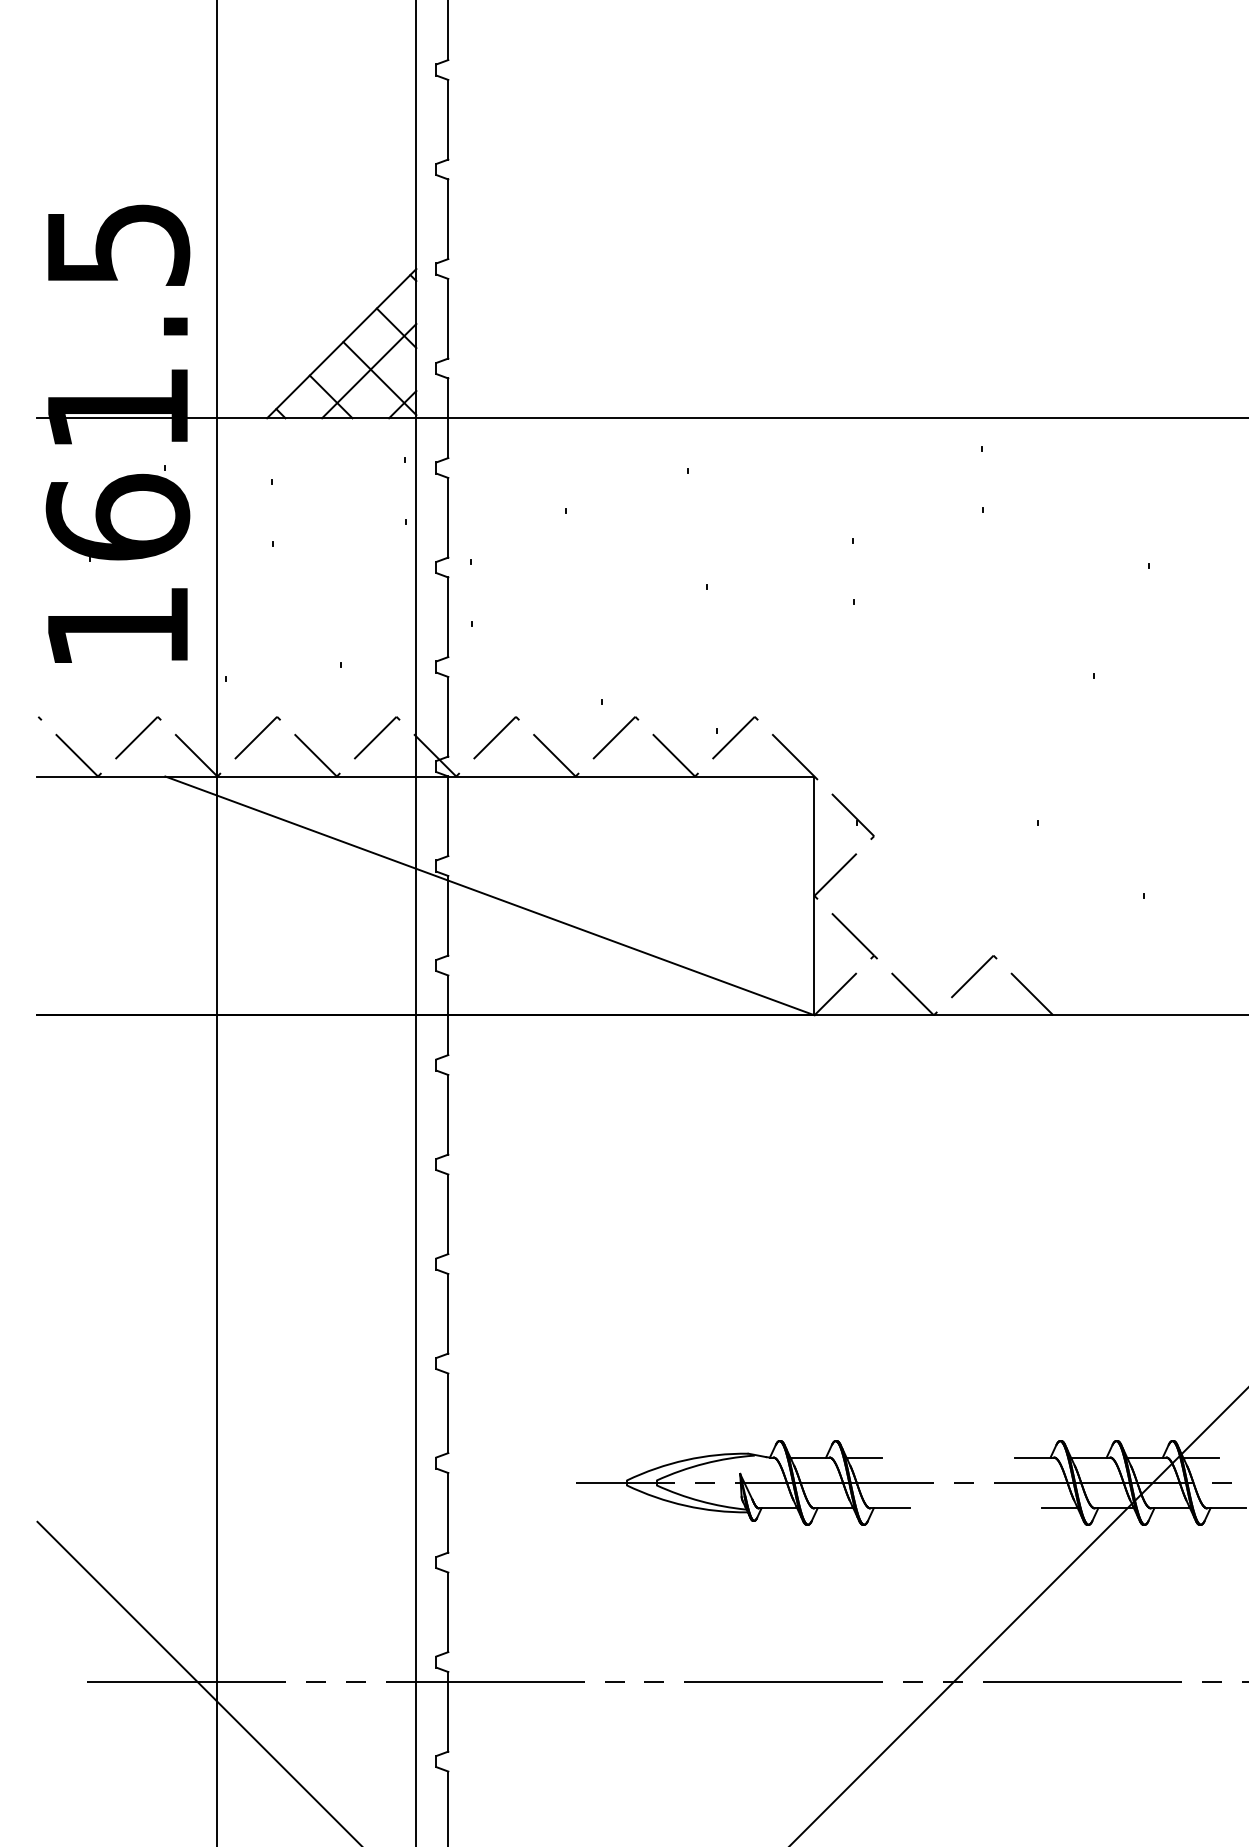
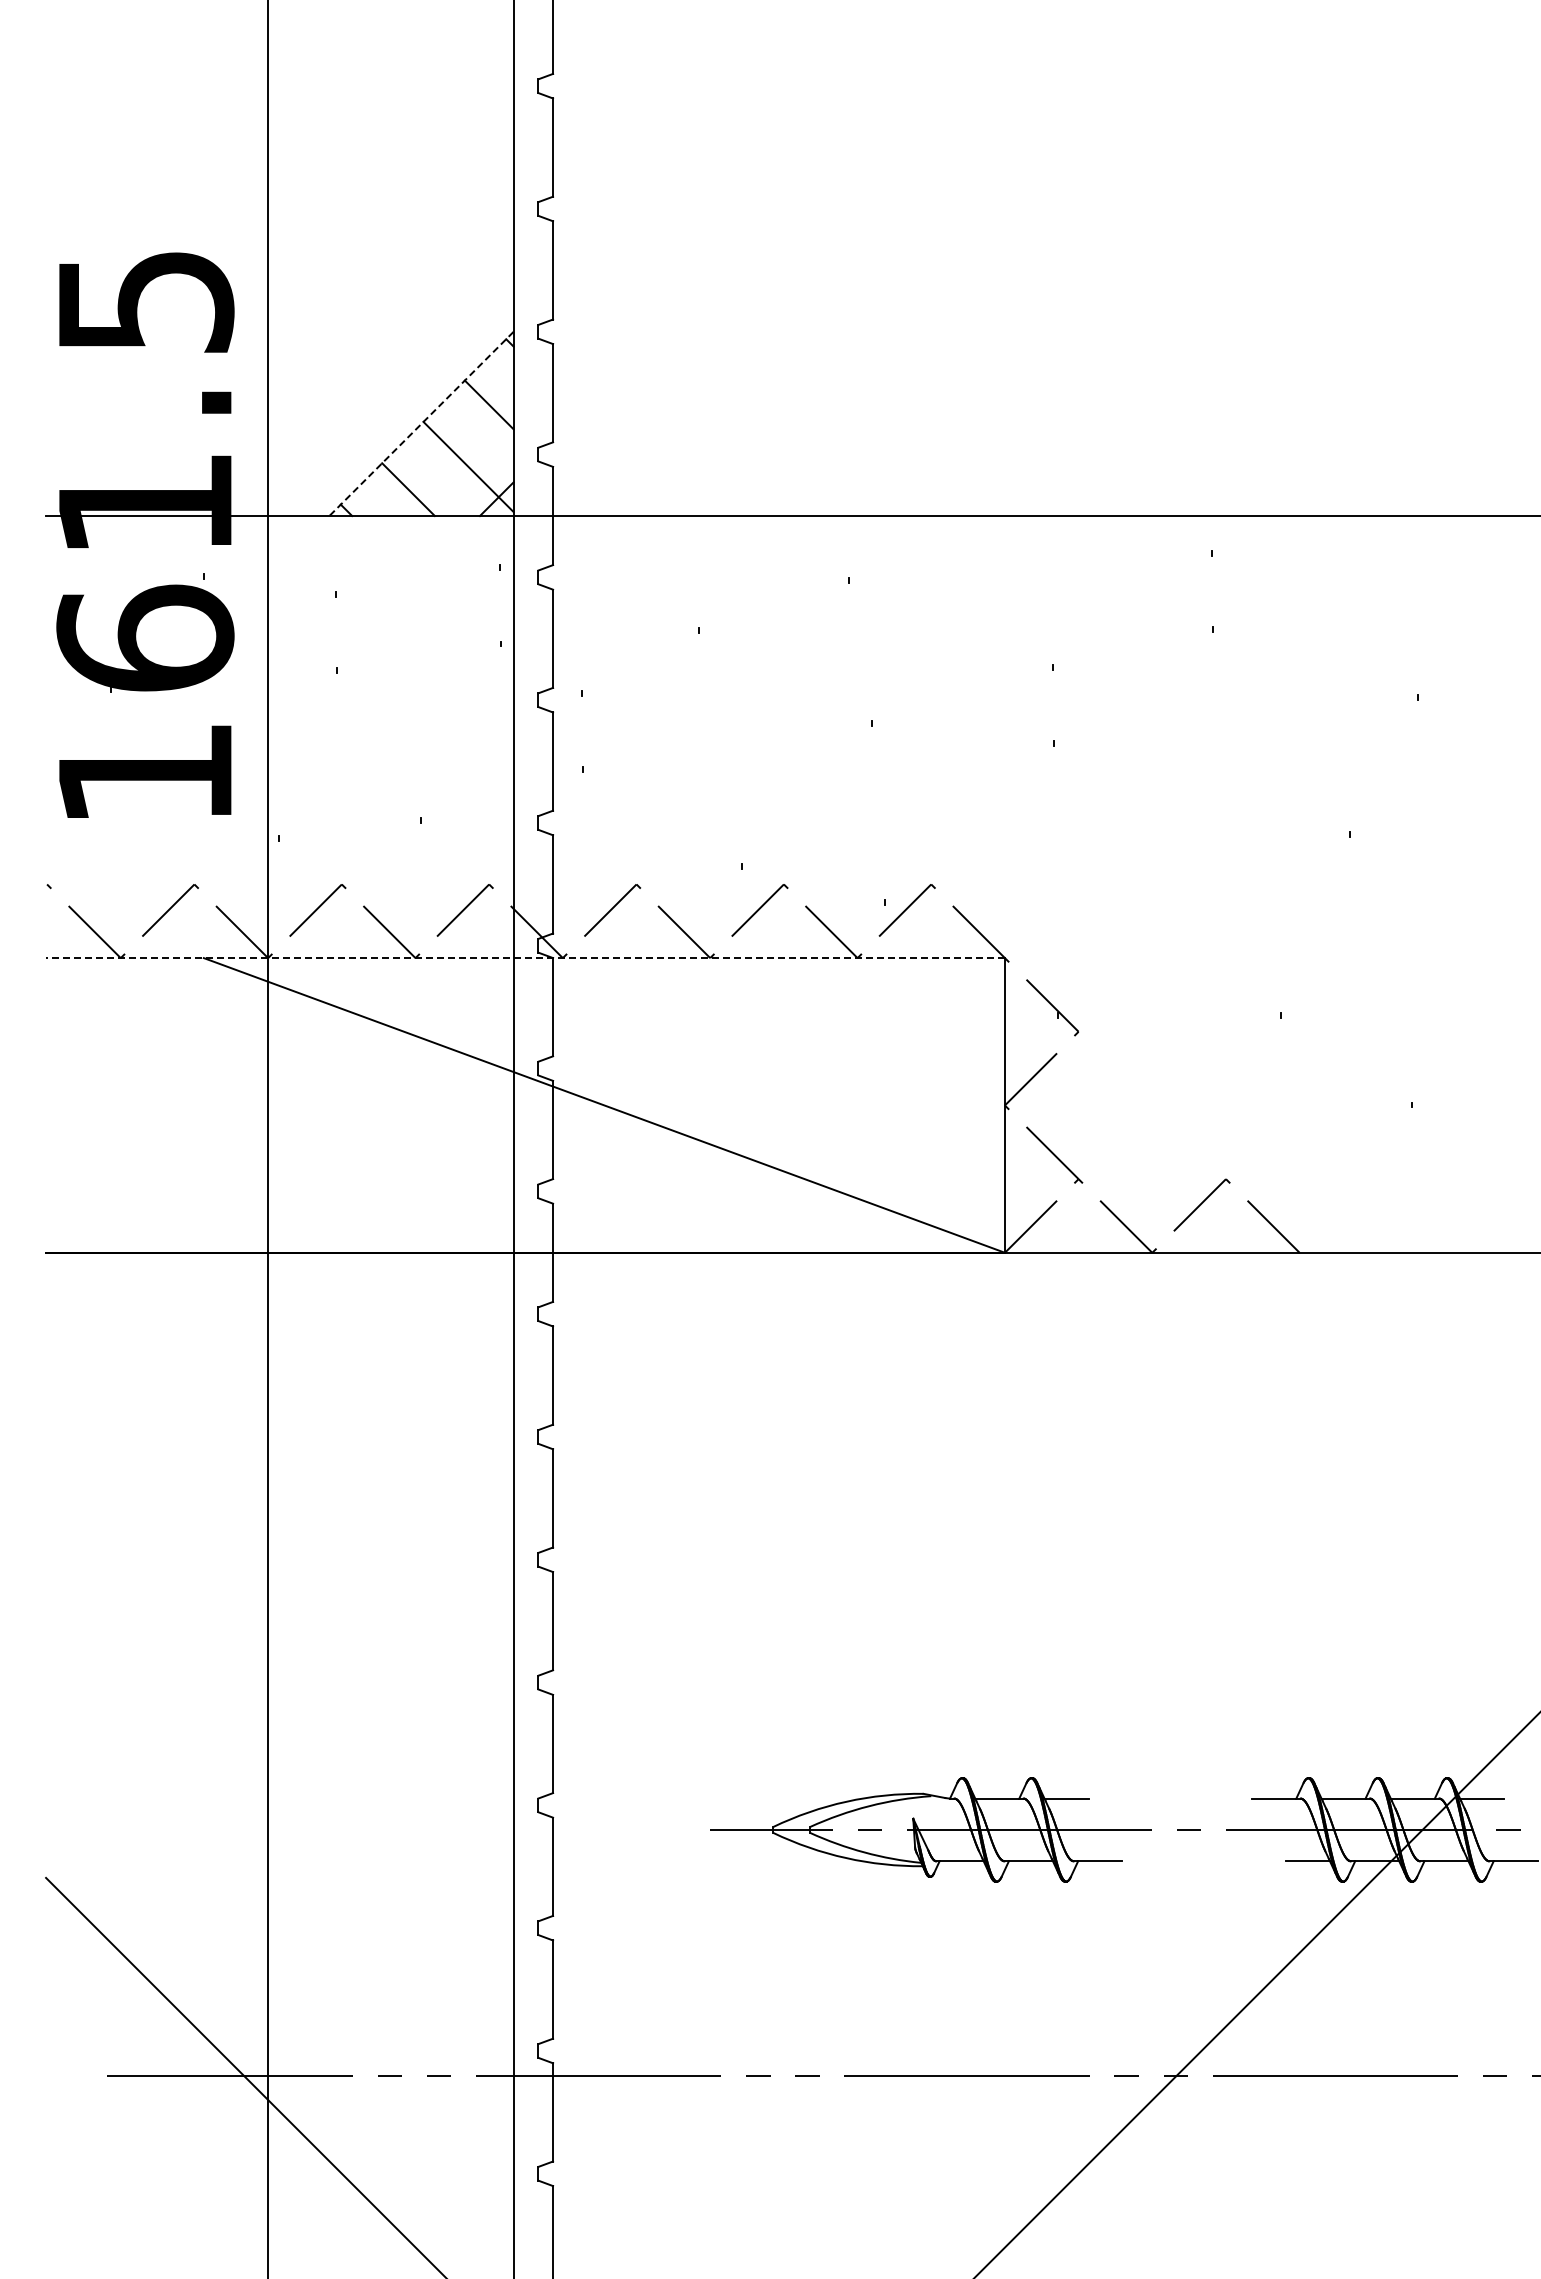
line: (341, 344) -> (421, 424), solid -> dashed
line: (369, 370) -> (455, 457), removed
line: (425, 776) -> (525, 958), solid -> dashed

